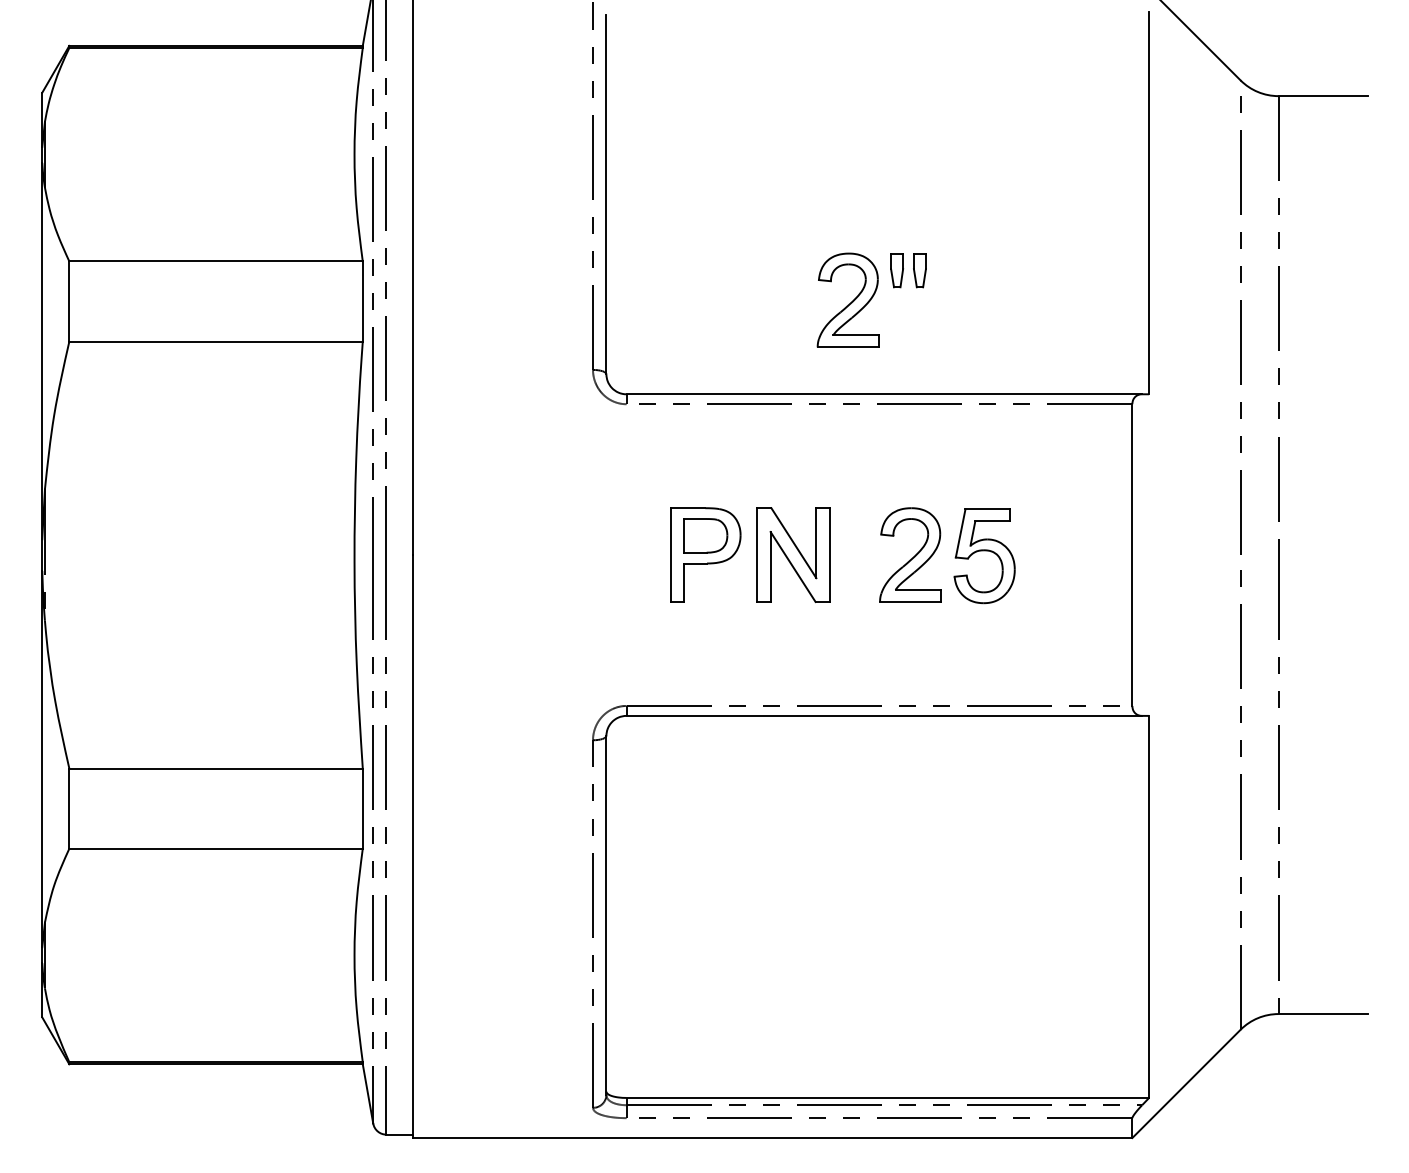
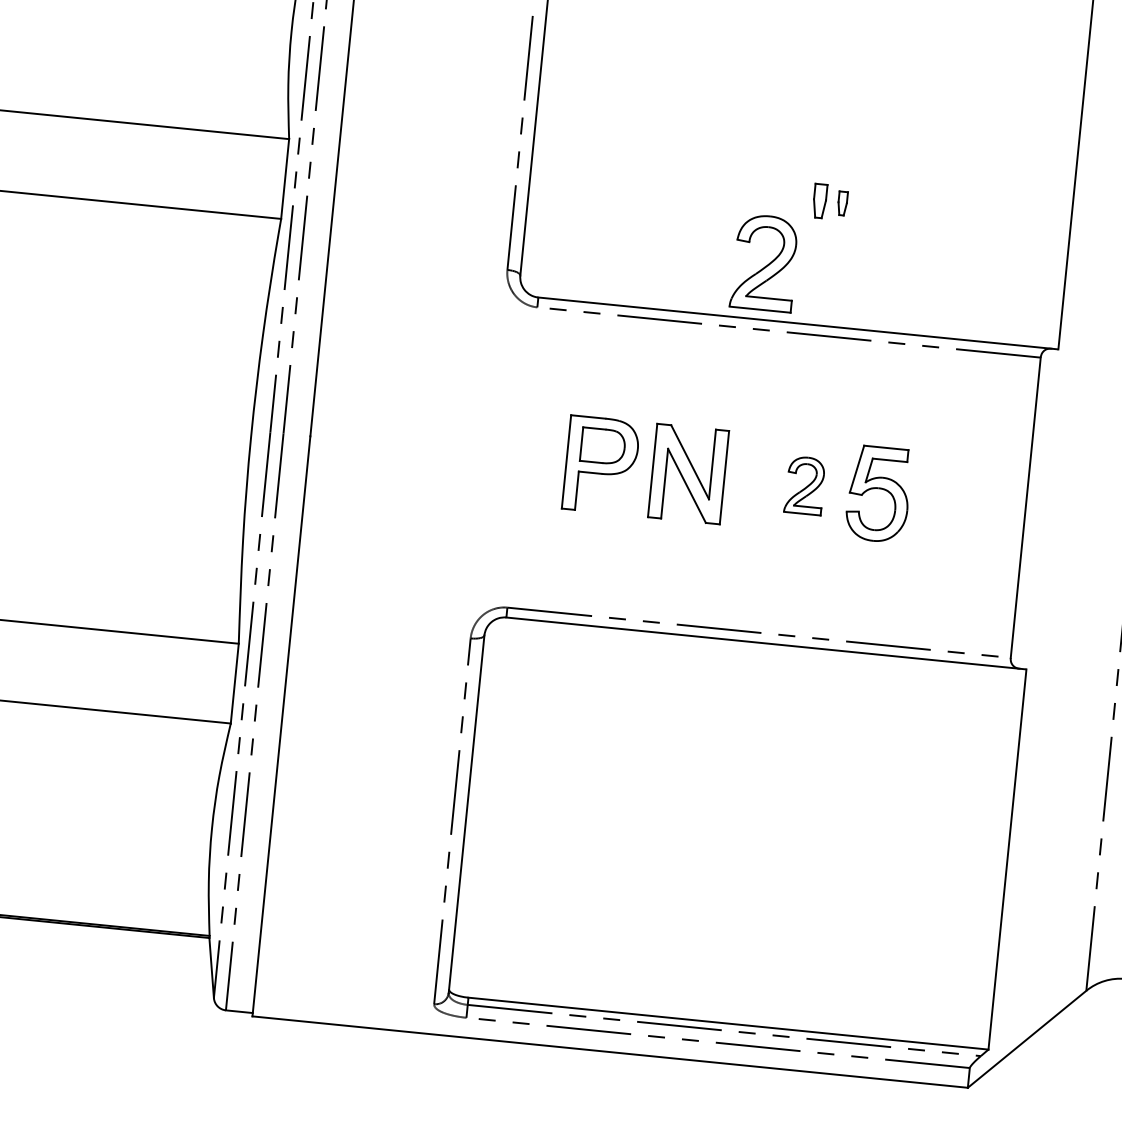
part: (919, 270) -> (842, 203), size x0.7
part: (847, 299) -> (763, 261), moved
part: (910, 554) -> (805, 485), size x0.6

